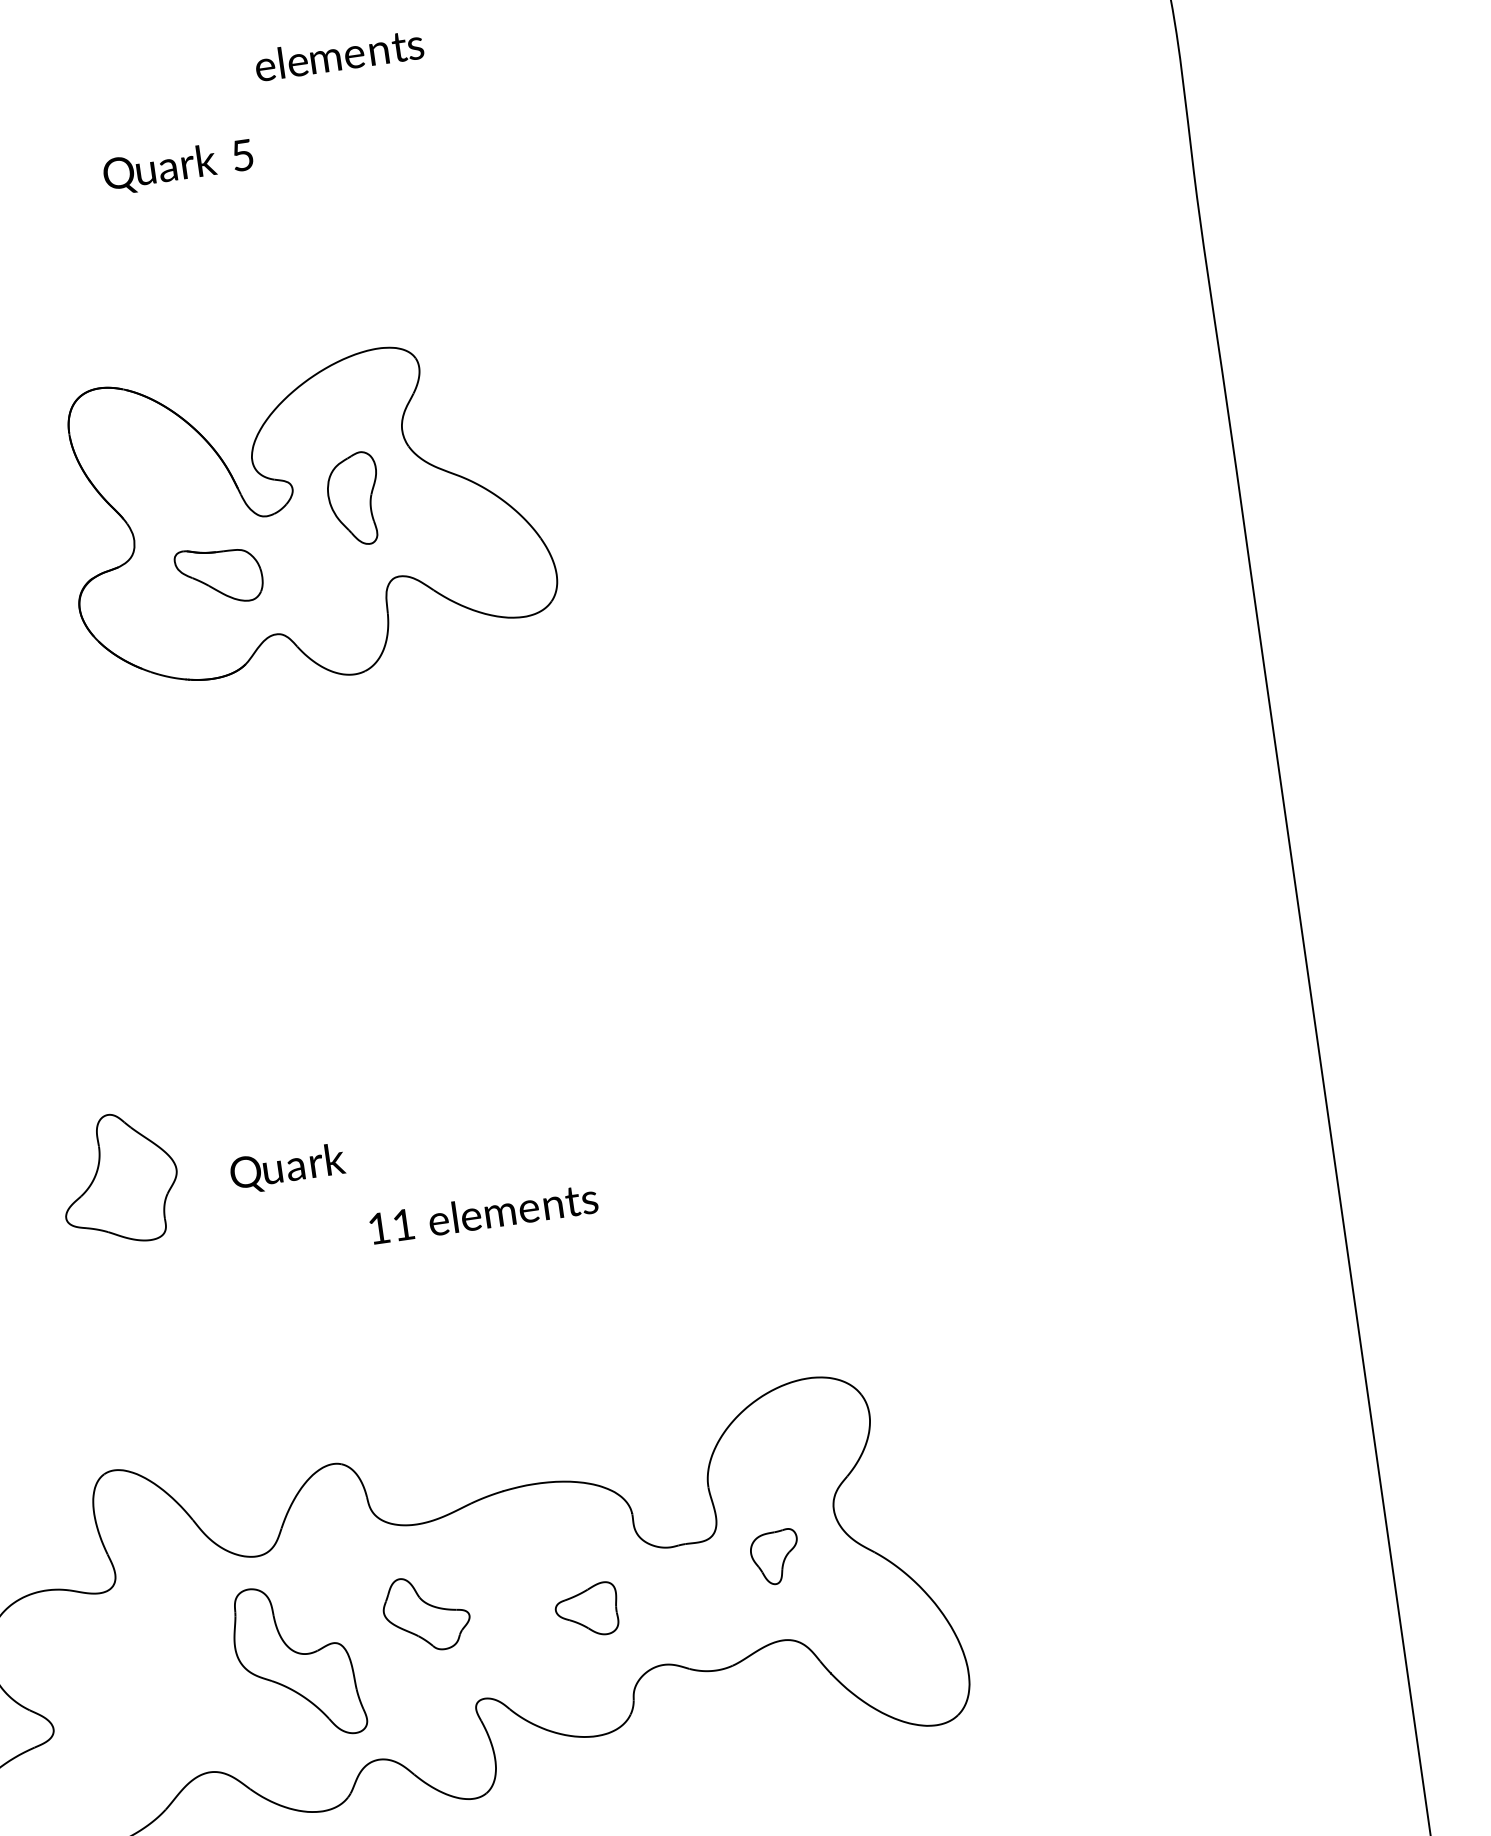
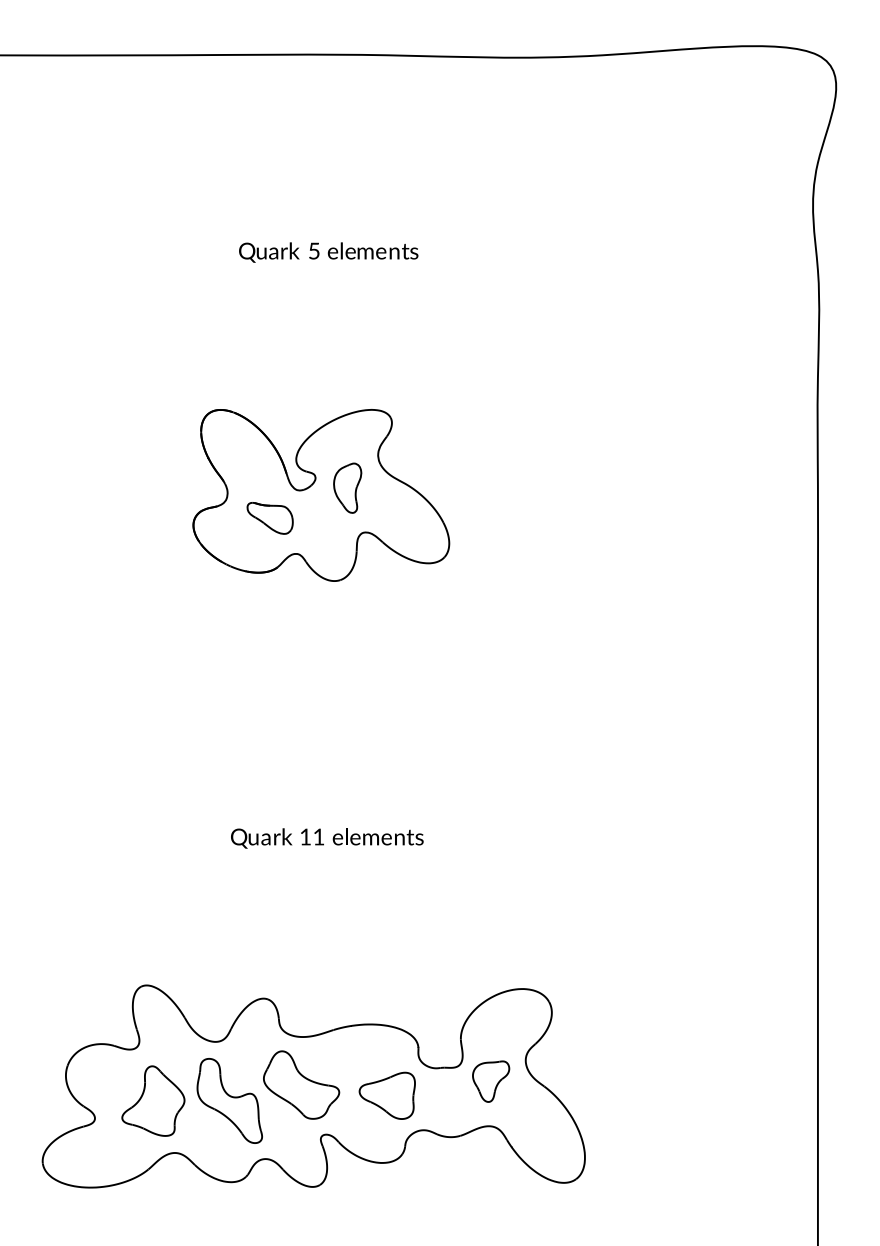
text: (178, 167) -> (279, 252), moved
part: (119, 1177) -> (153, 1100), moved
text: (484, 1212) -> (362, 836), moved
part: (776, 1557) -> (491, 1081), size x1.43
part: (585, 1610) -> (386, 1095), size x1.67
part: (426, 1612) -> (301, 1084), size x1.67

